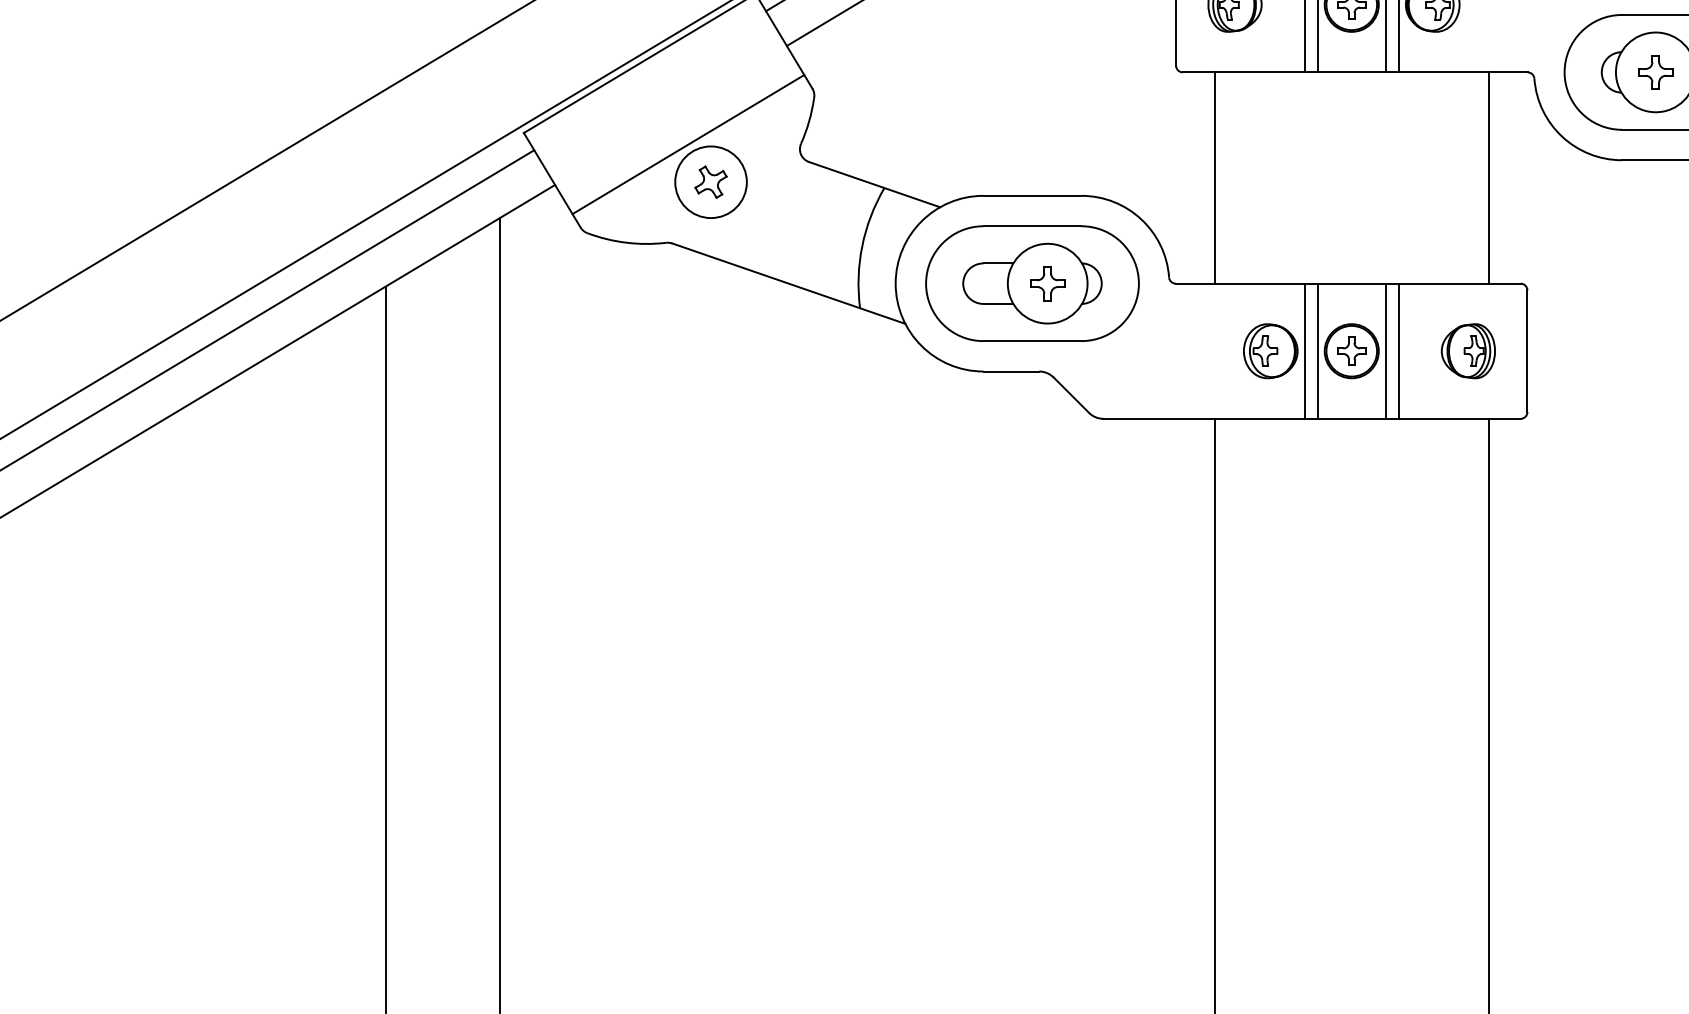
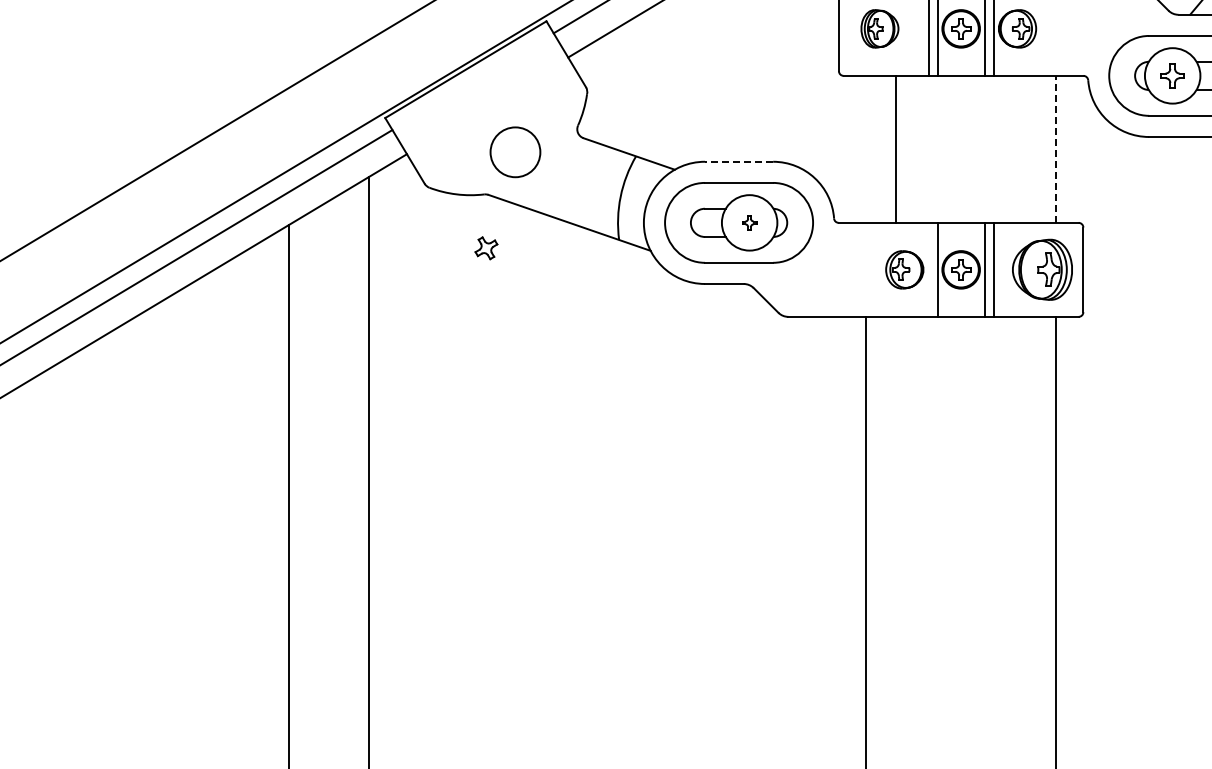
line: (688, 143) -> (499, 125), removed
line: (1214, 176) -> (895, 148), moved
line: (1488, 176) -> (1056, 148), solid -> dashed
part: (711, 182) -> (486, 248), moved
line: (1031, 195) -> (738, 161), solid -> dashed
part: (1047, 283) -> (749, 222), size x0.6
line: (1304, 350) -> (928, 269), removed
part: (1467, 350) -> (1041, 269), size x1.6

